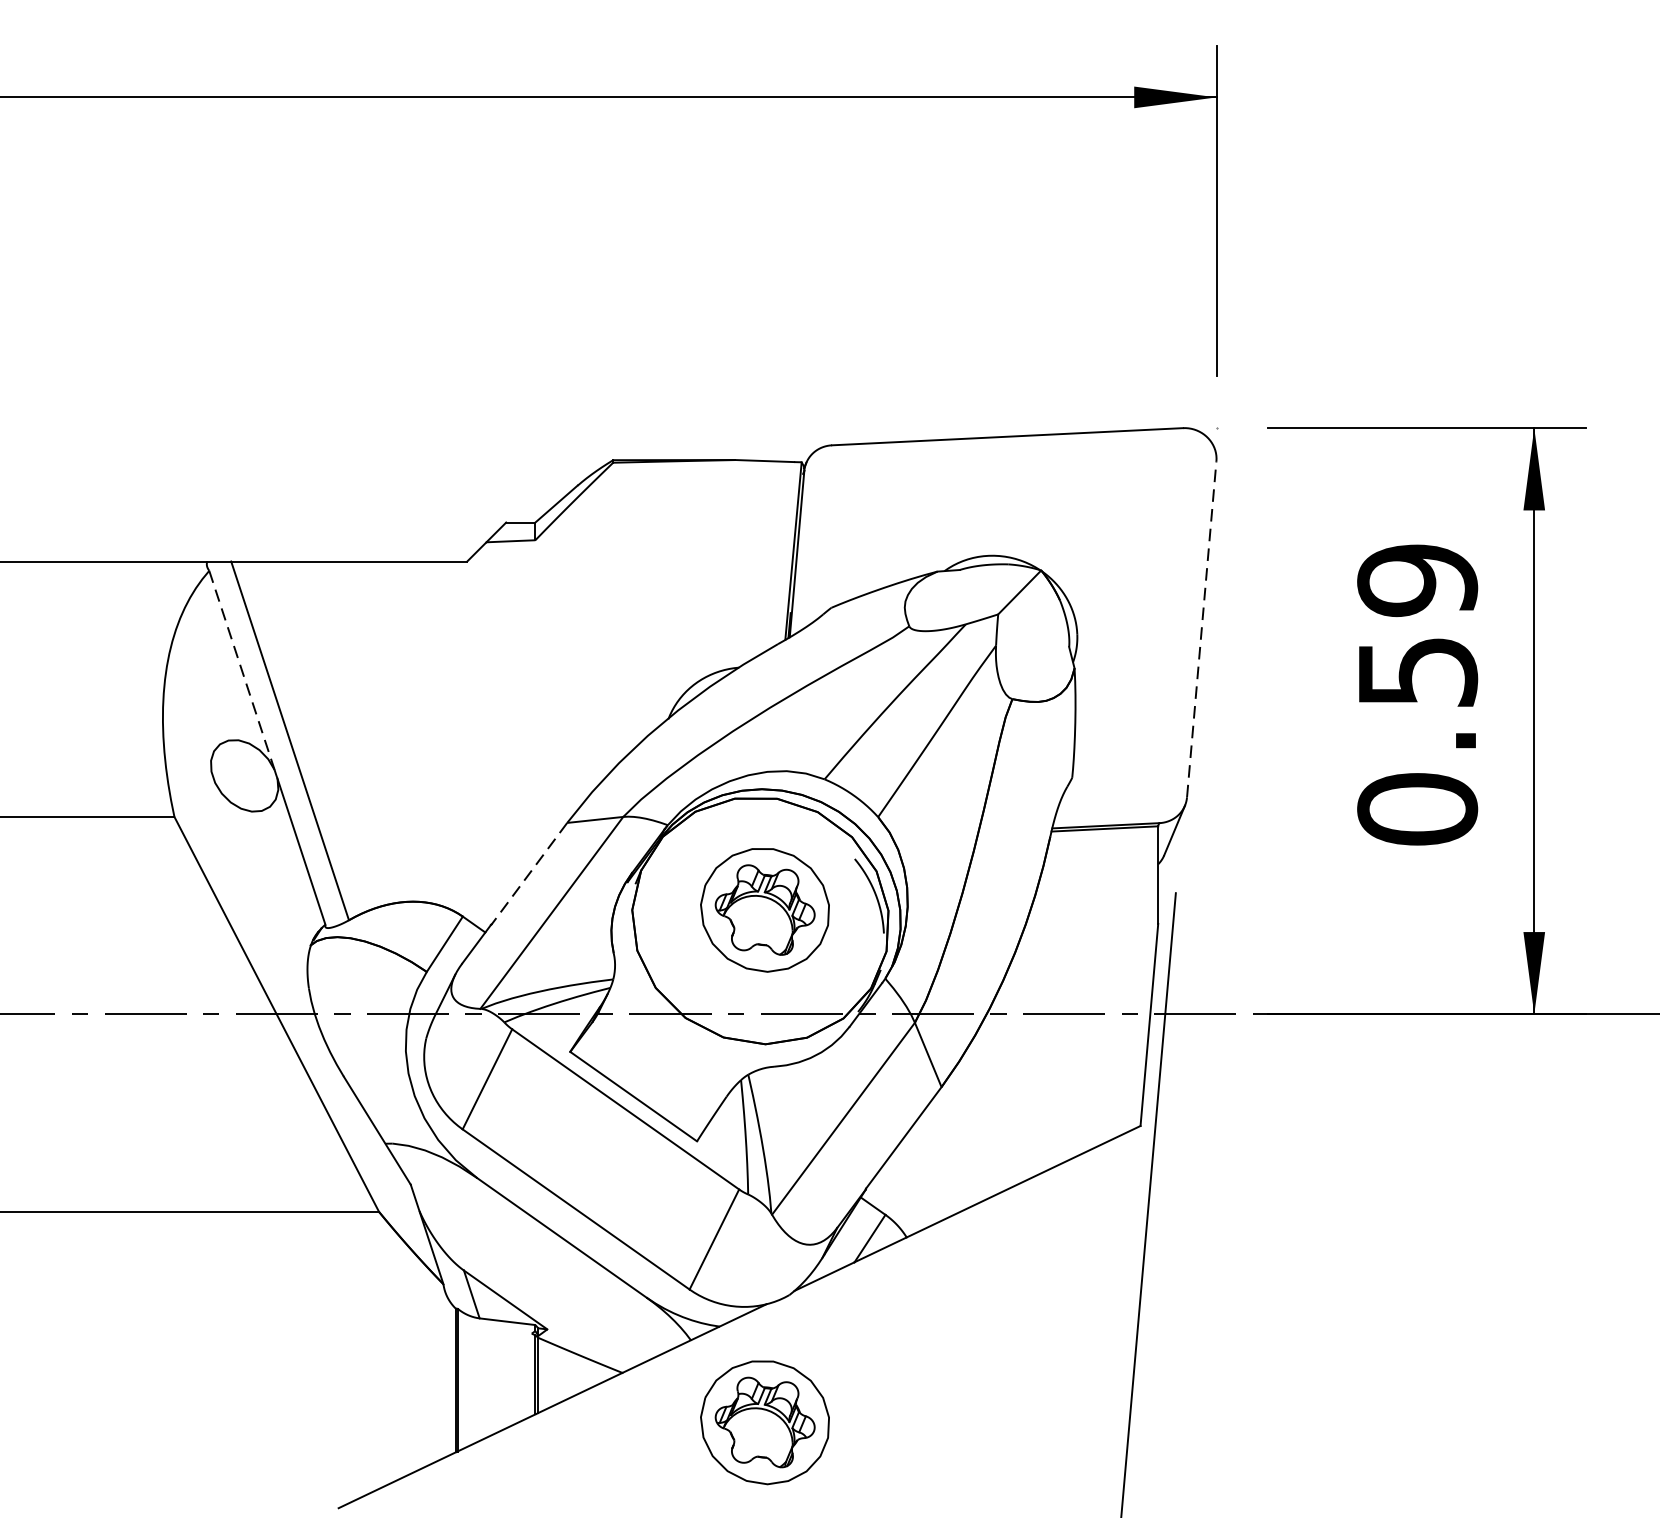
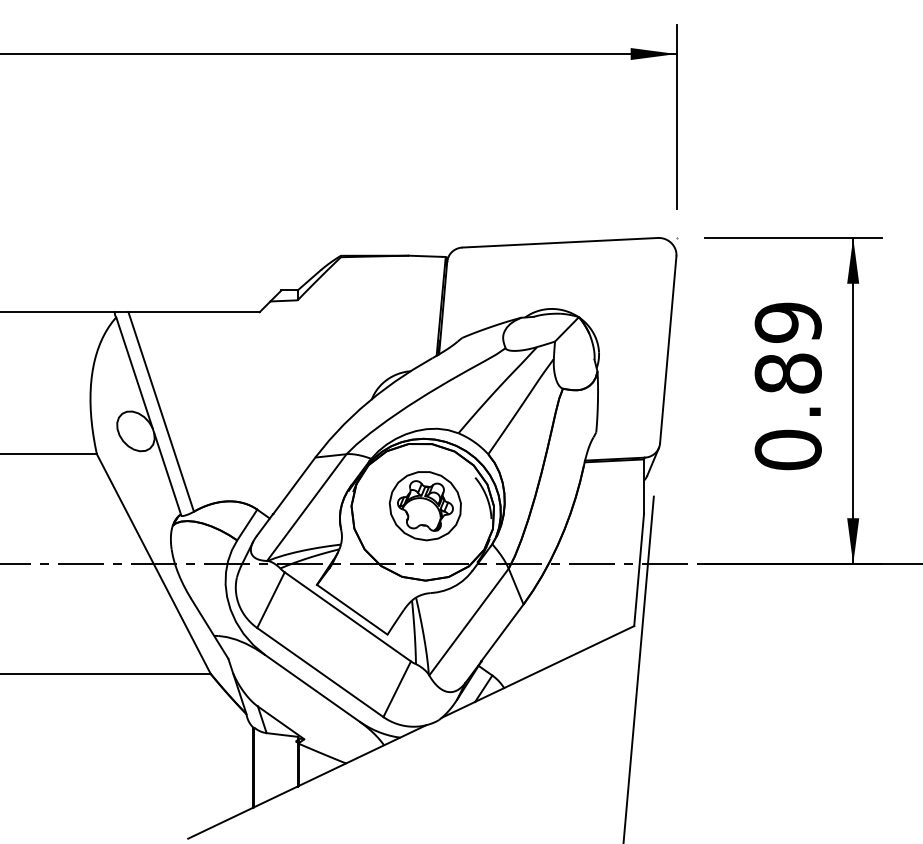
line: (1202, 628) -> (668, 349), dashed -> solid
line: (242, 671) -> (134, 373), dashed -> solid
text: (1416, 671) -> (787, 373), 0.59 -> 0.89
line: (529, 874) -> (294, 486), dashed -> solid
part: (763, 1423) -> (424, 791), removed

